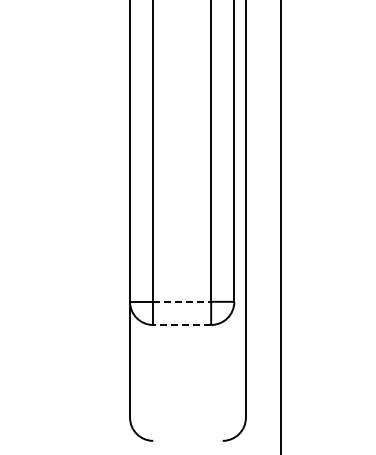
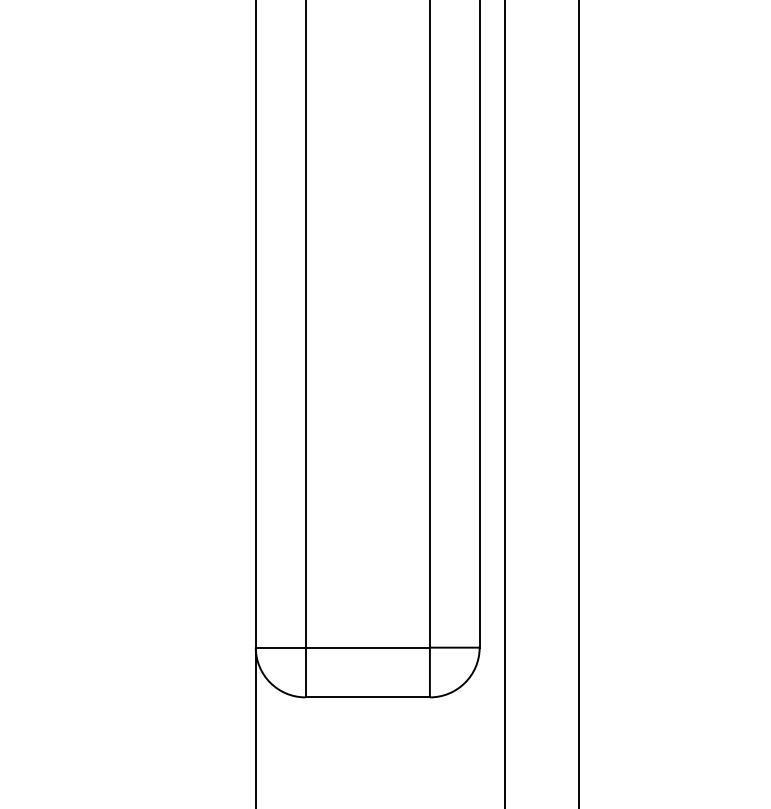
line: (182, 301) -> (368, 646), dashed -> solid
line: (182, 325) -> (368, 698), dashed -> solid

